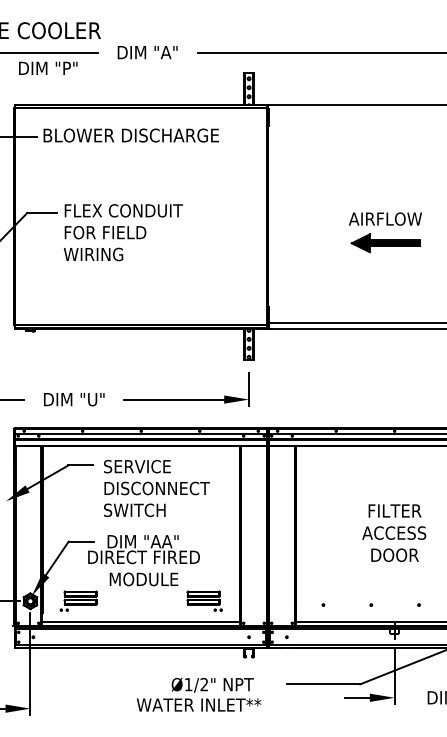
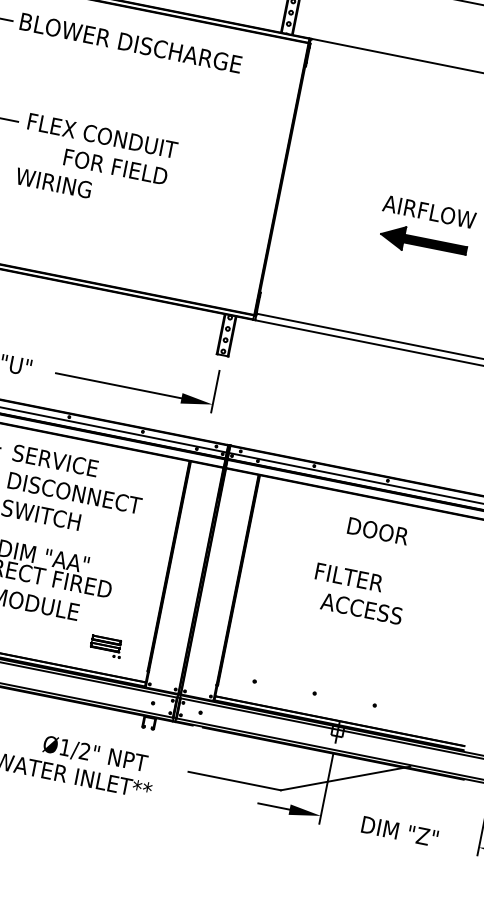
text: (105, 232) -> (115, 166), moved
text: (394, 510) -> (348, 576), moved
text: (394, 554) -> (377, 530), moved
part: (204, 600) -> (106, 645), size x0.7

